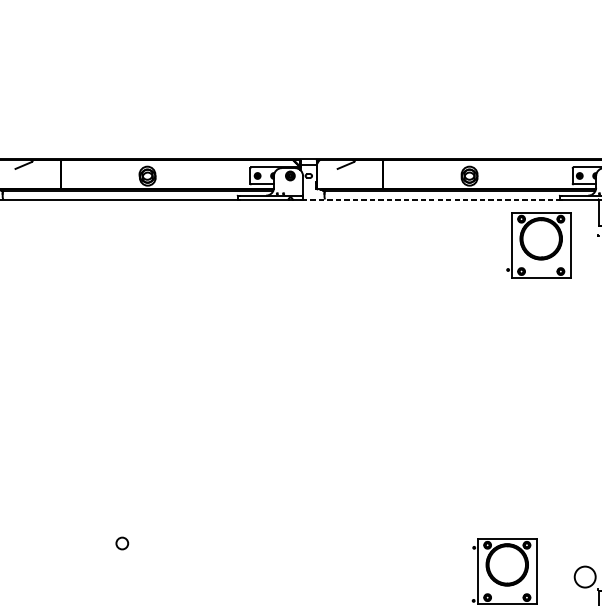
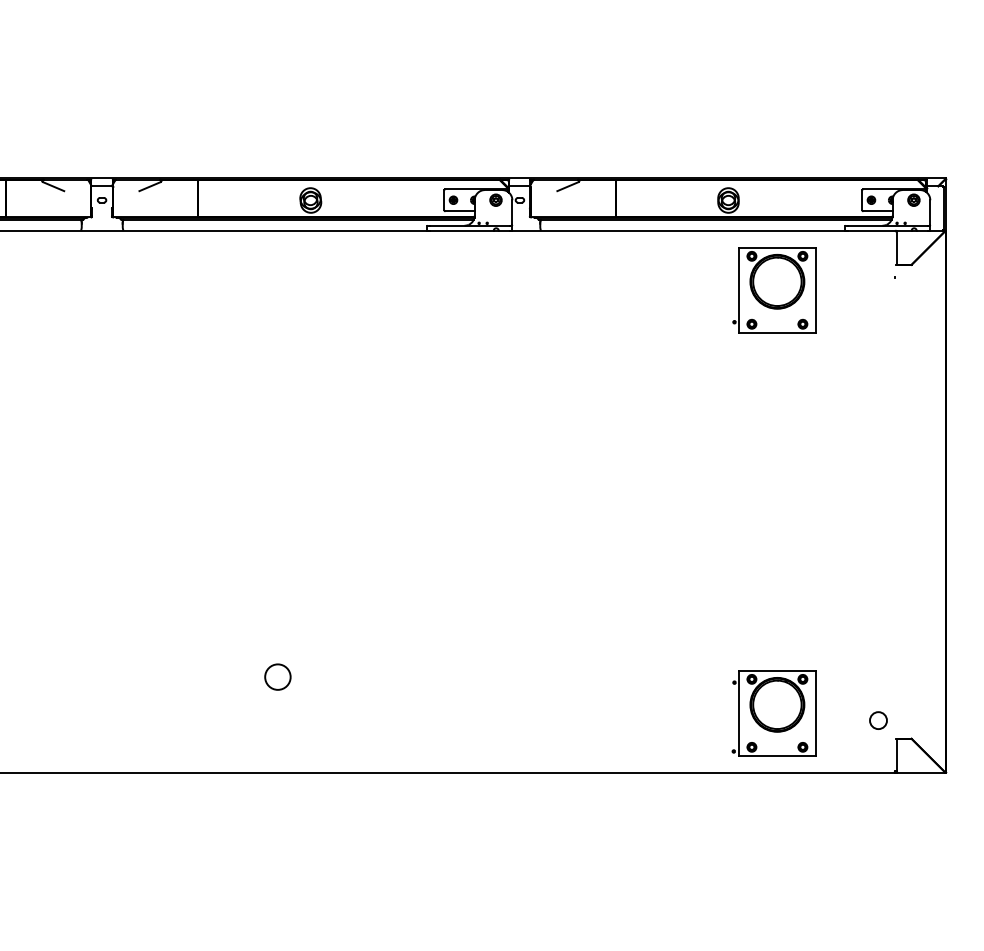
line: (431, 199) -> (678, 230), dashed -> solid
part: (538, 245) -> (774, 290), moved
circle: (121, 543) -> (277, 676), size x1.67
circle: (585, 576) -> (878, 720), size x0.62

